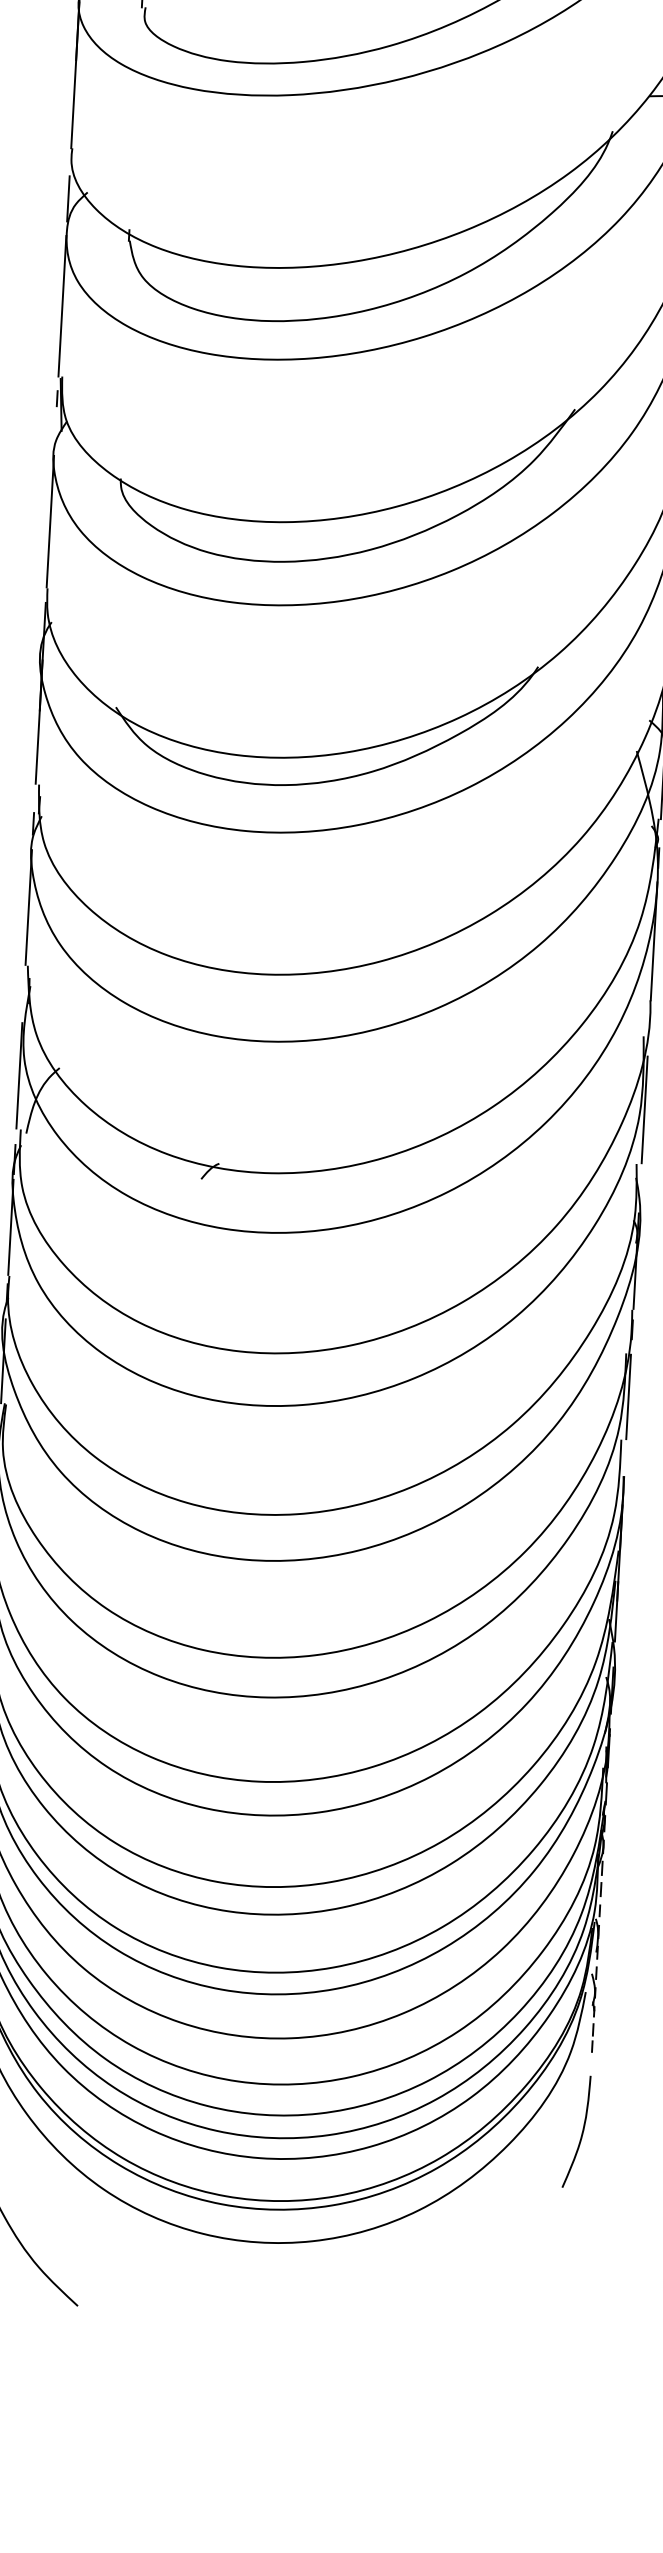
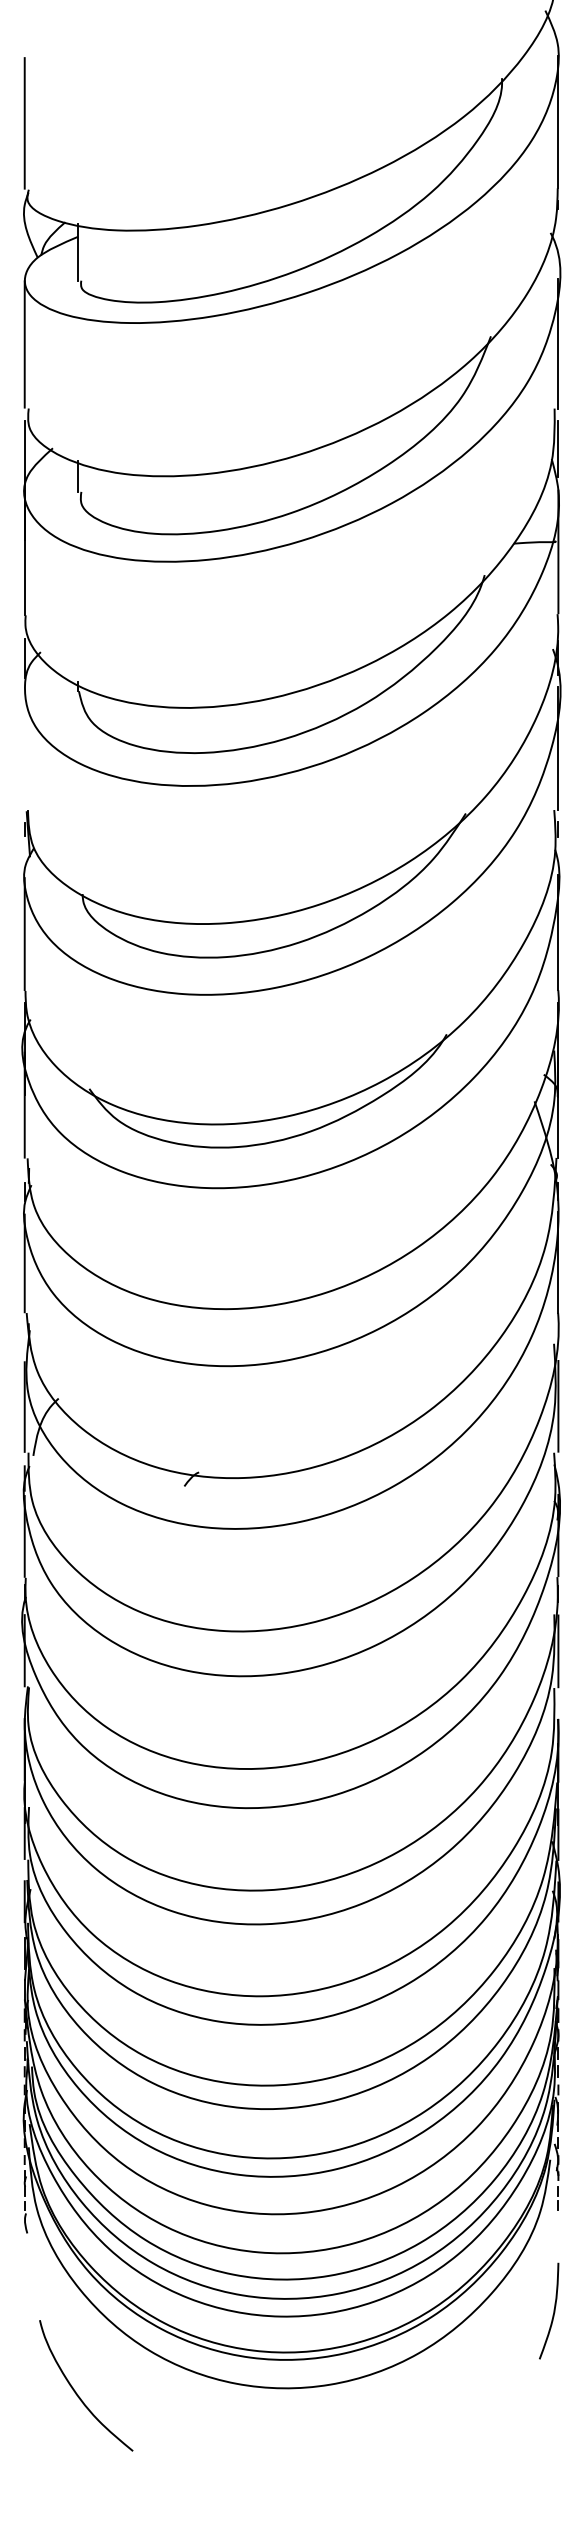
line: (62, 306) -> (24, 750), removed
curve: (581, 2131) -> (553, 2310), moved

